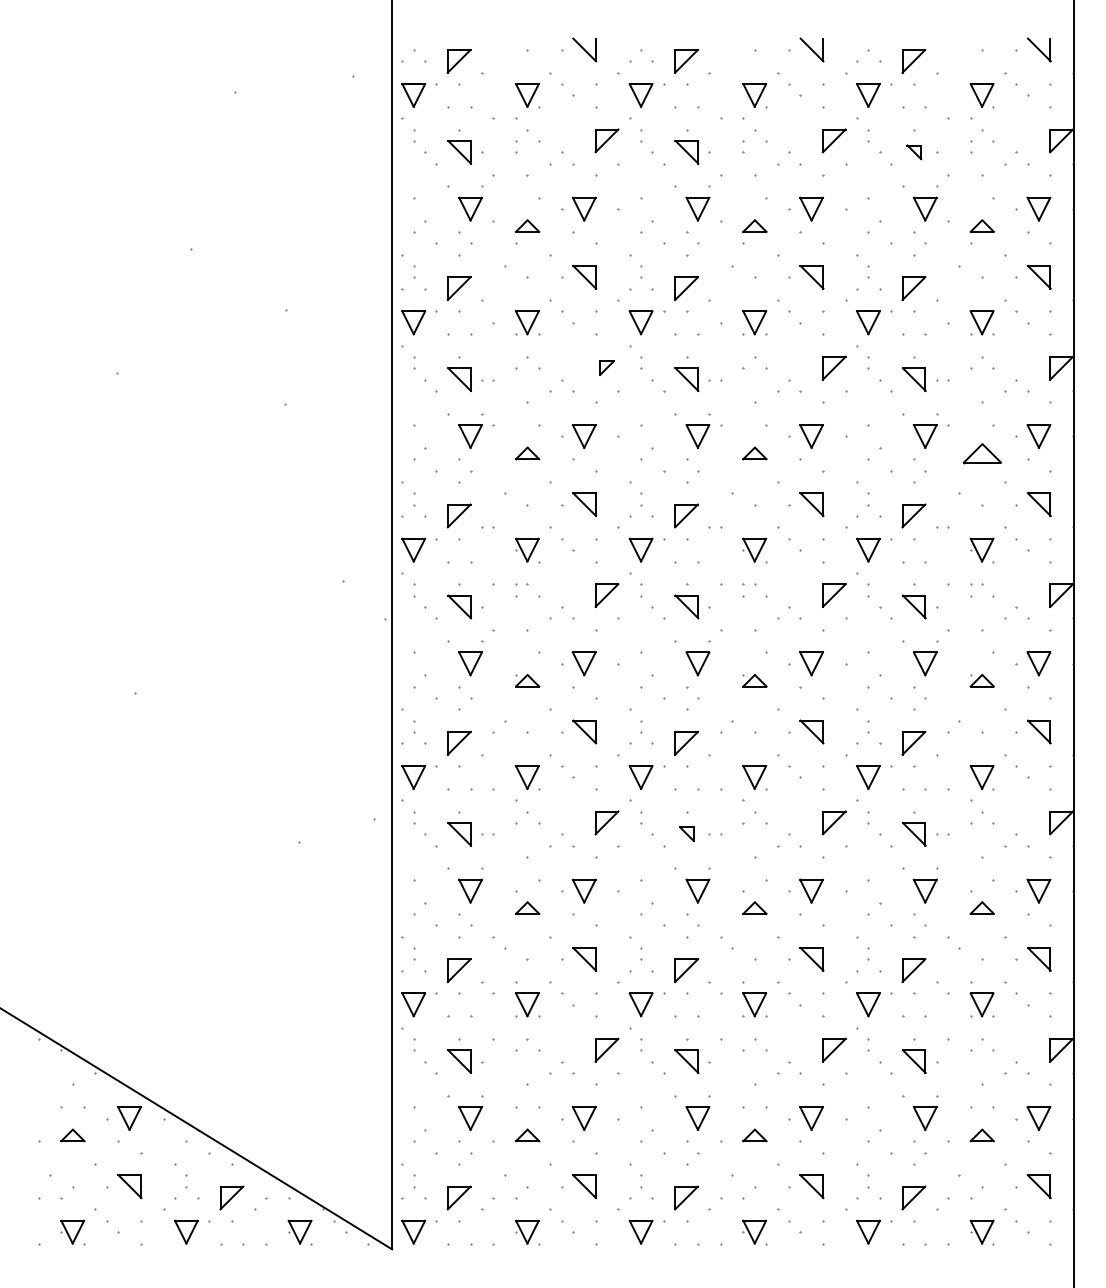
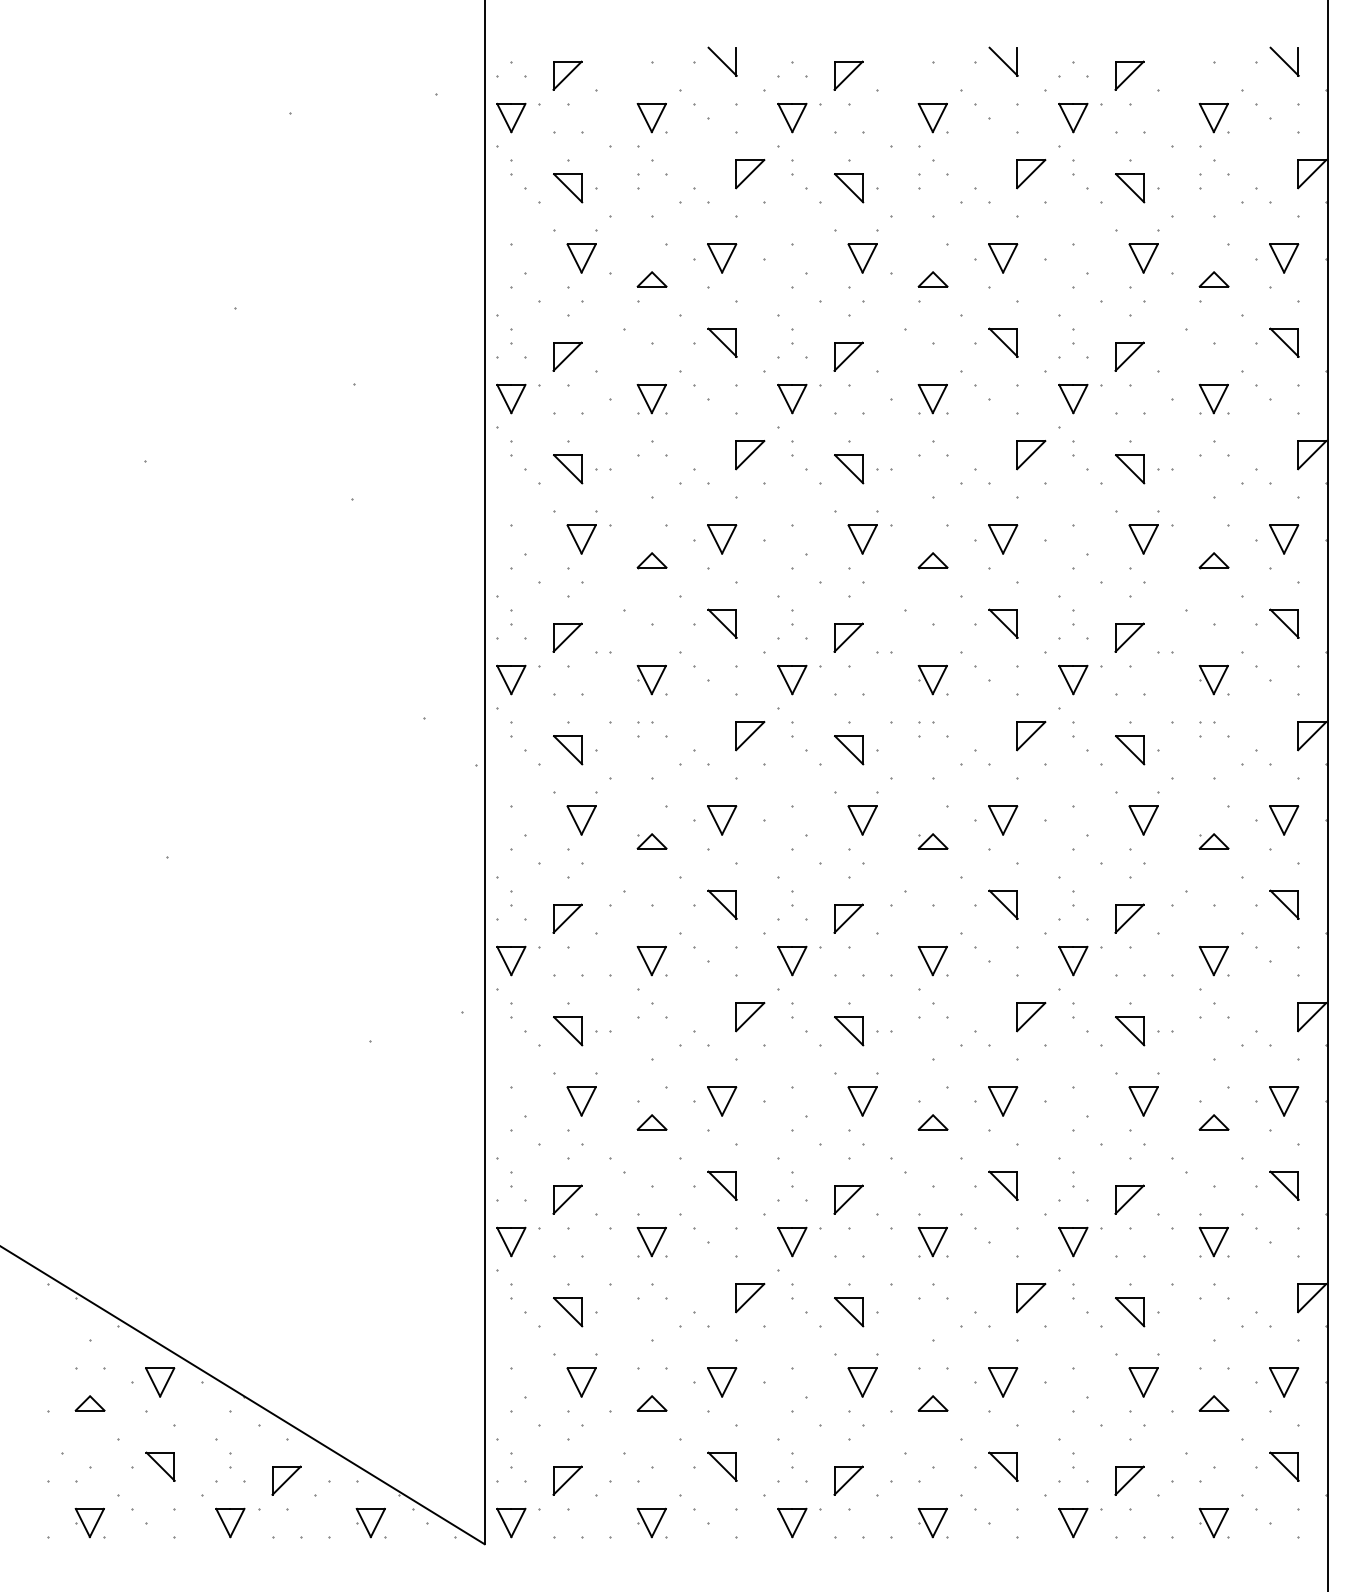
part: (914, 152) -> (1130, 188), size x1.67
part: (606, 367) -> (749, 454), size x1.67
part: (981, 453) -> (1213, 560), size x0.62
part: (686, 833) -> (848, 1030), size x1.67

